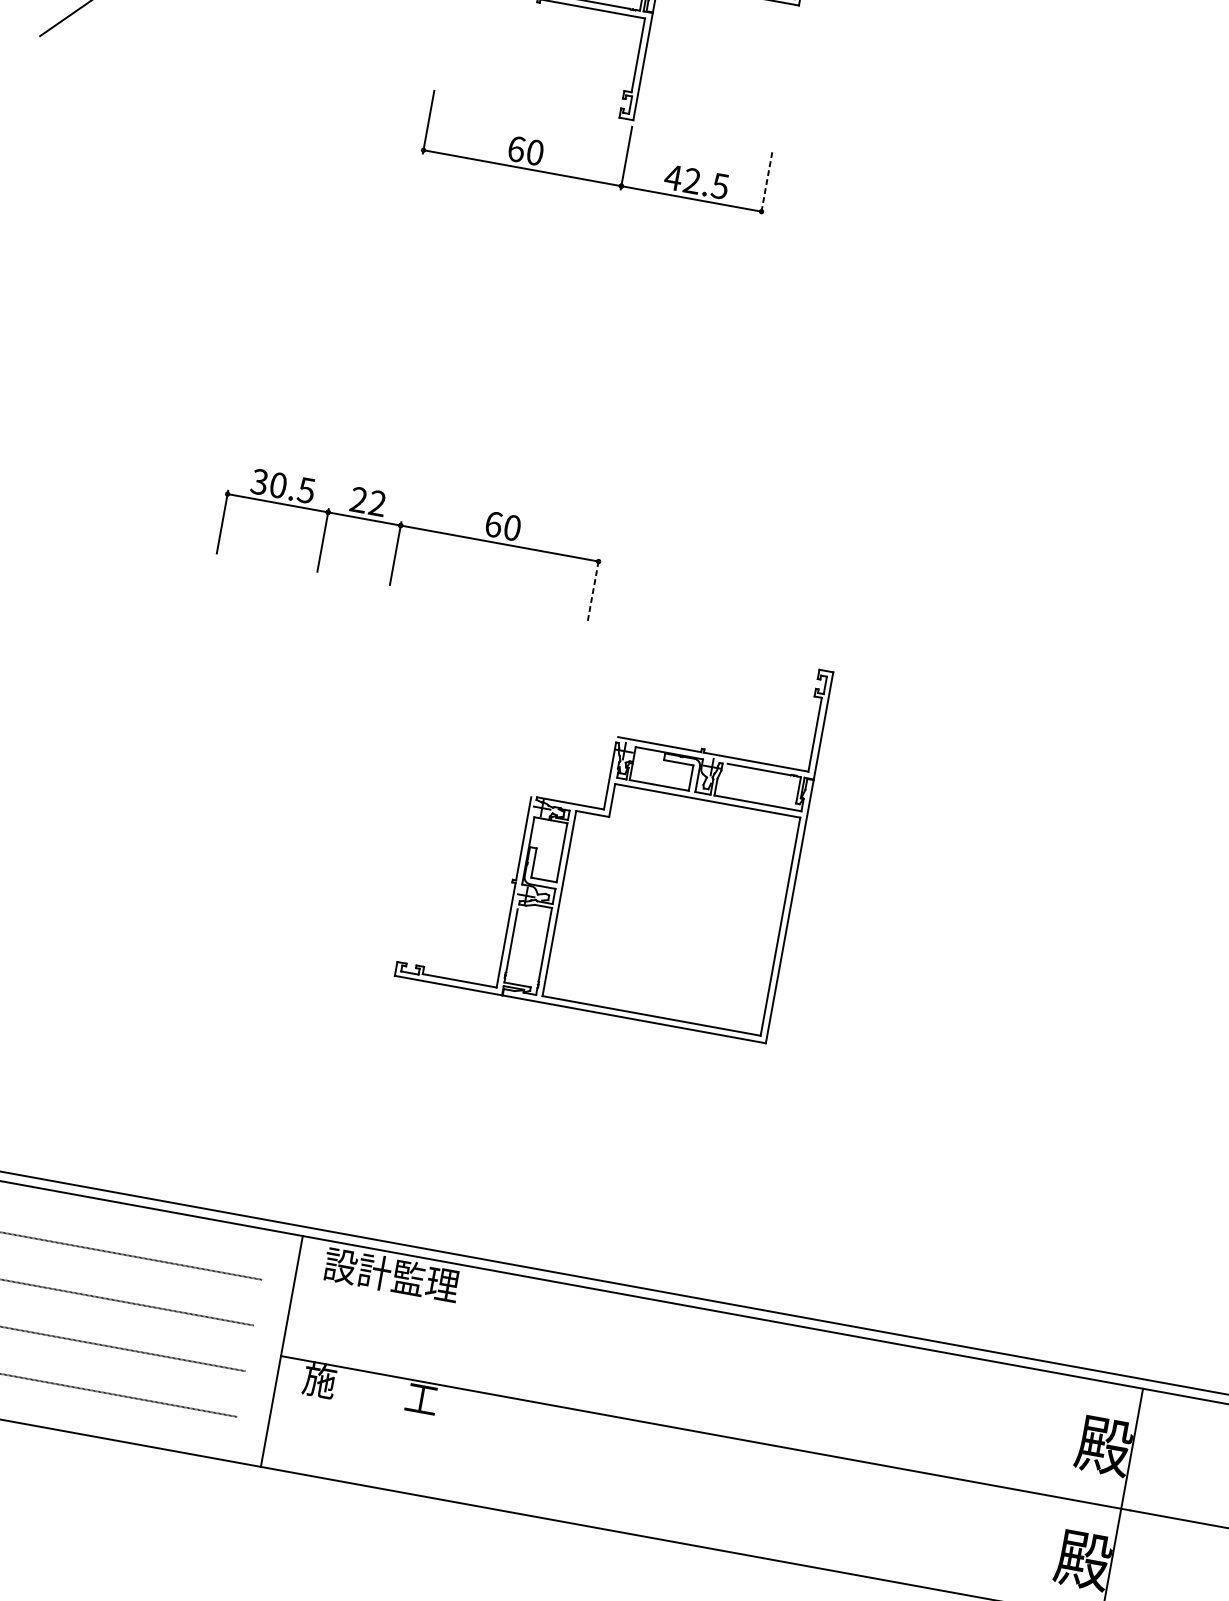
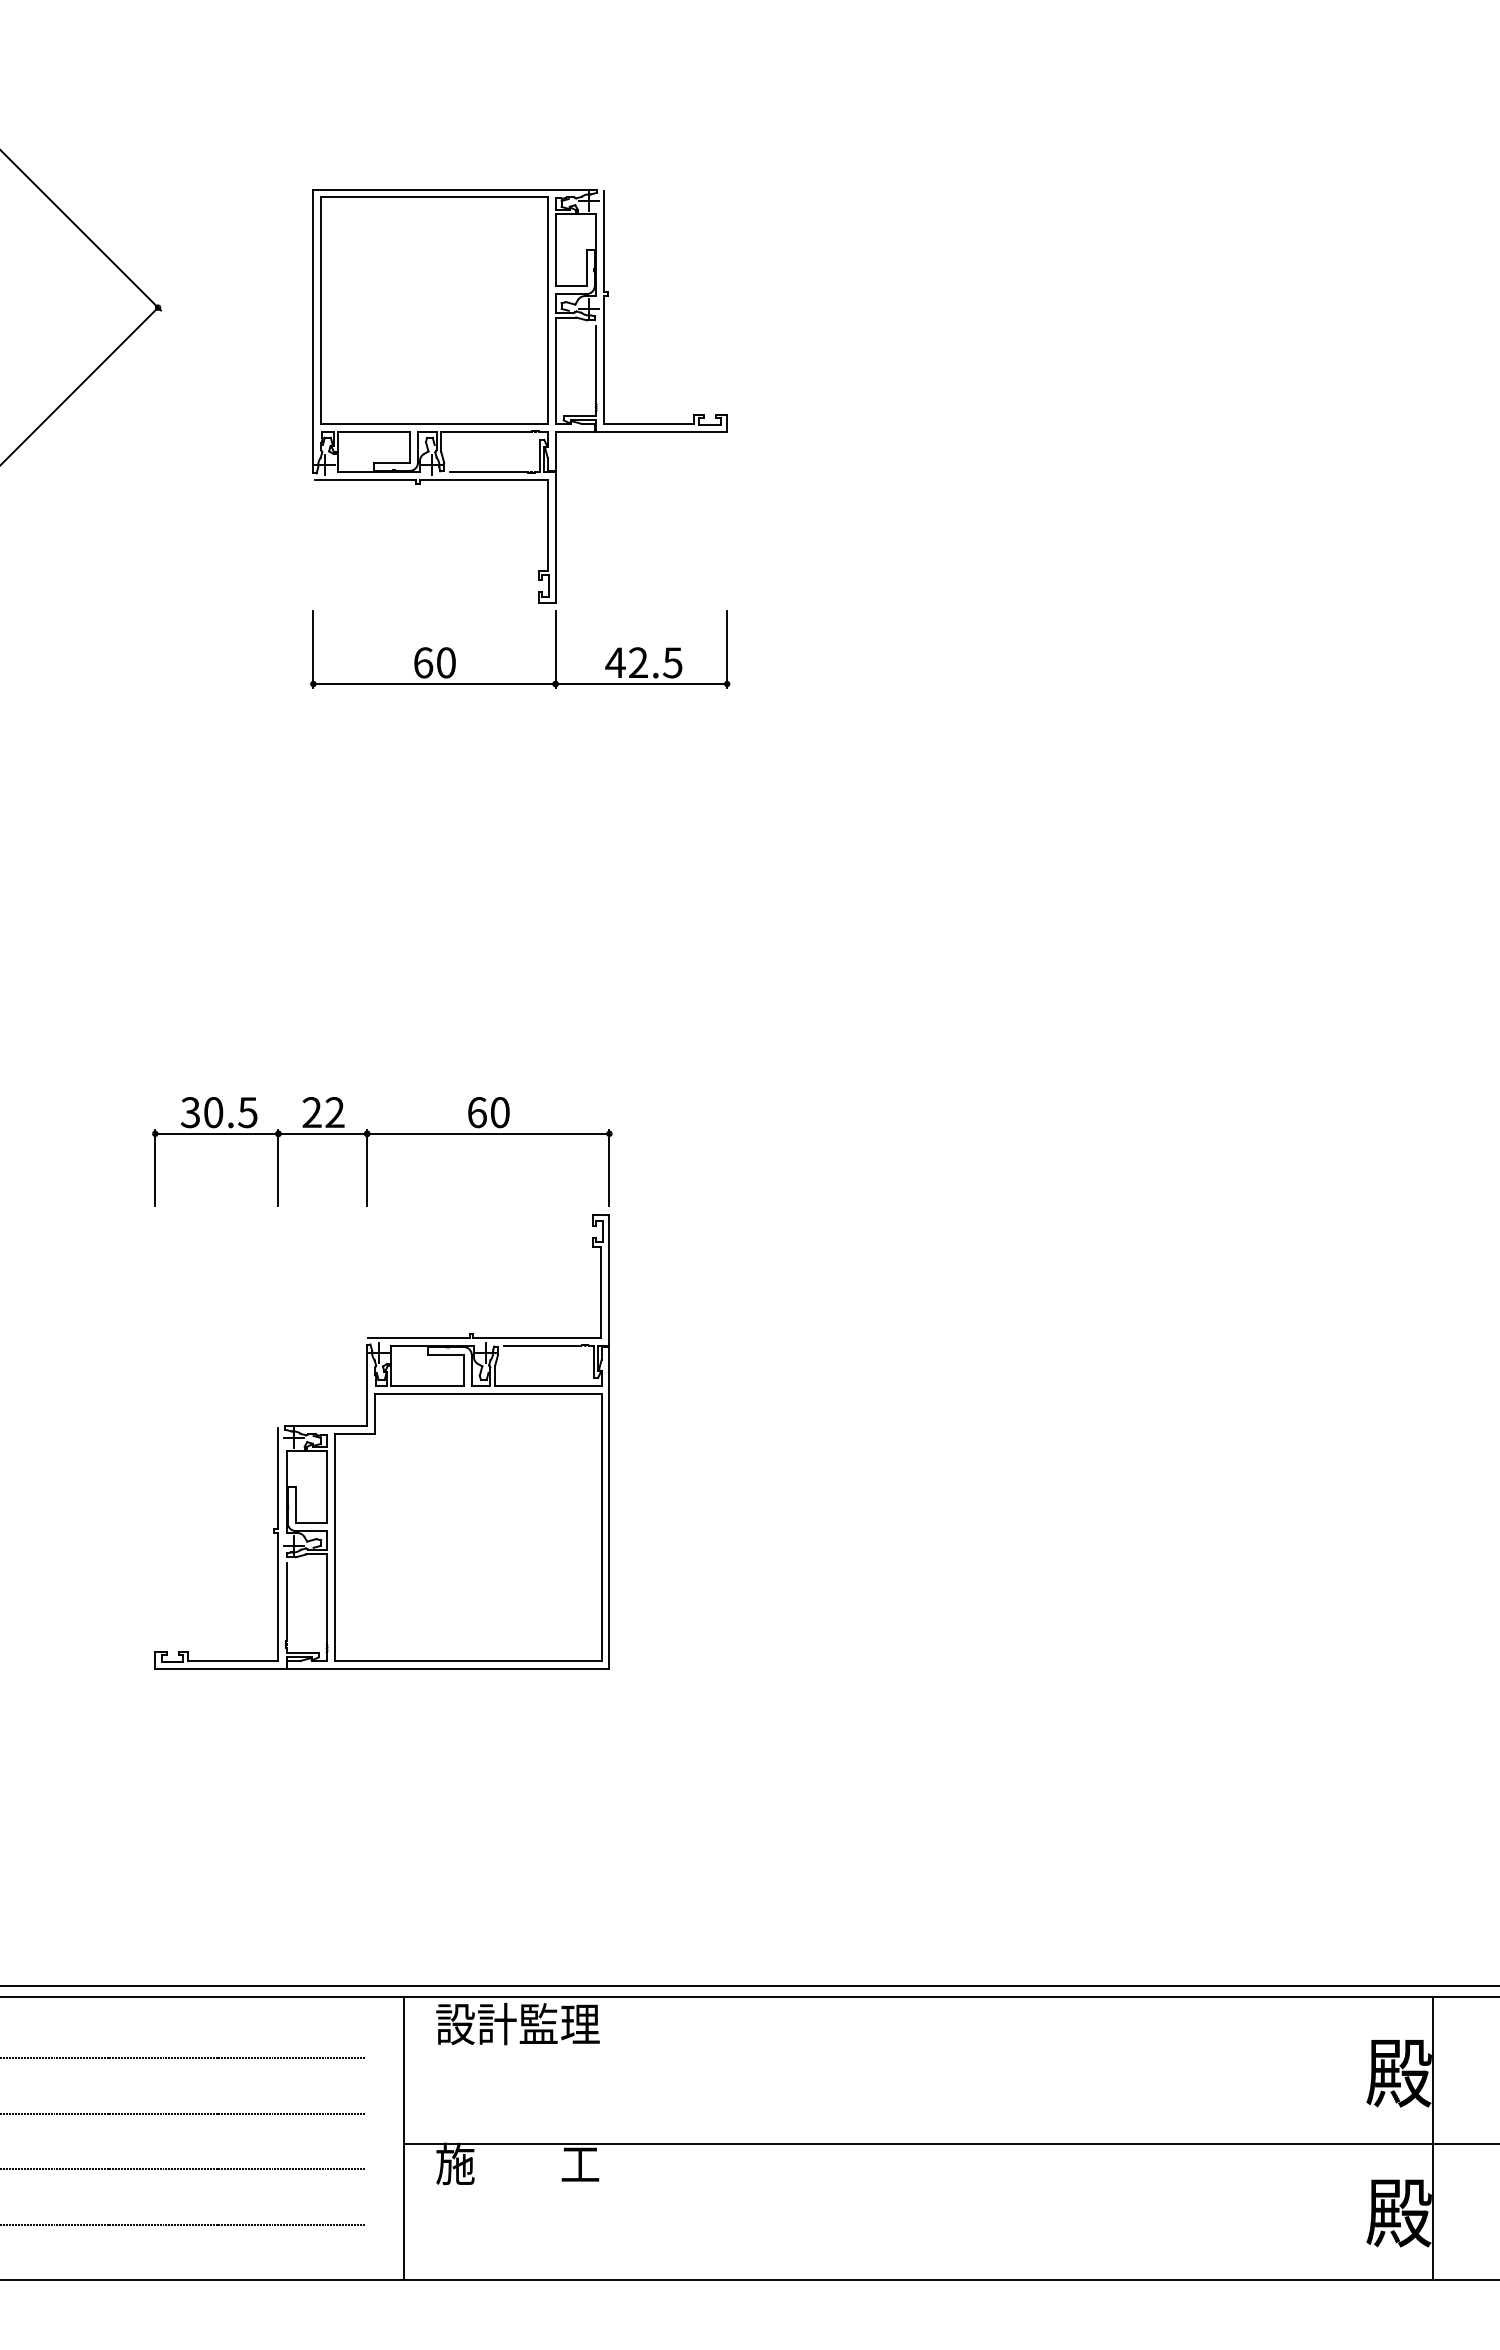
line: (766, 184) -> (727, 650), dashed -> solid
line: (593, 589) -> (609, 1167), dashed -> solid
part: (613, 823) -> (381, 1441), moved

